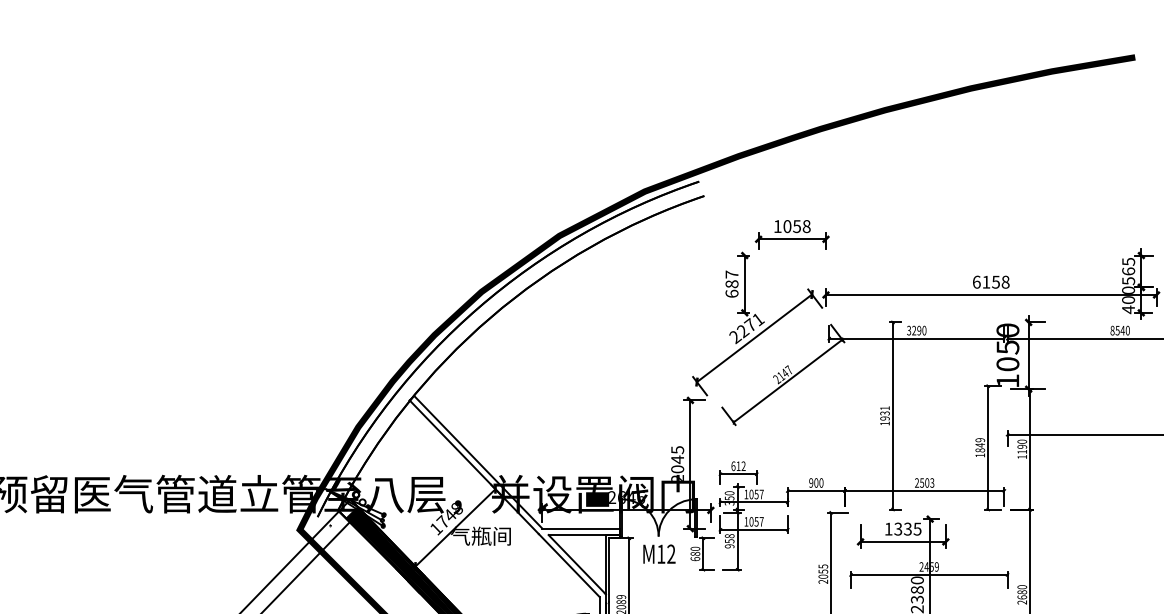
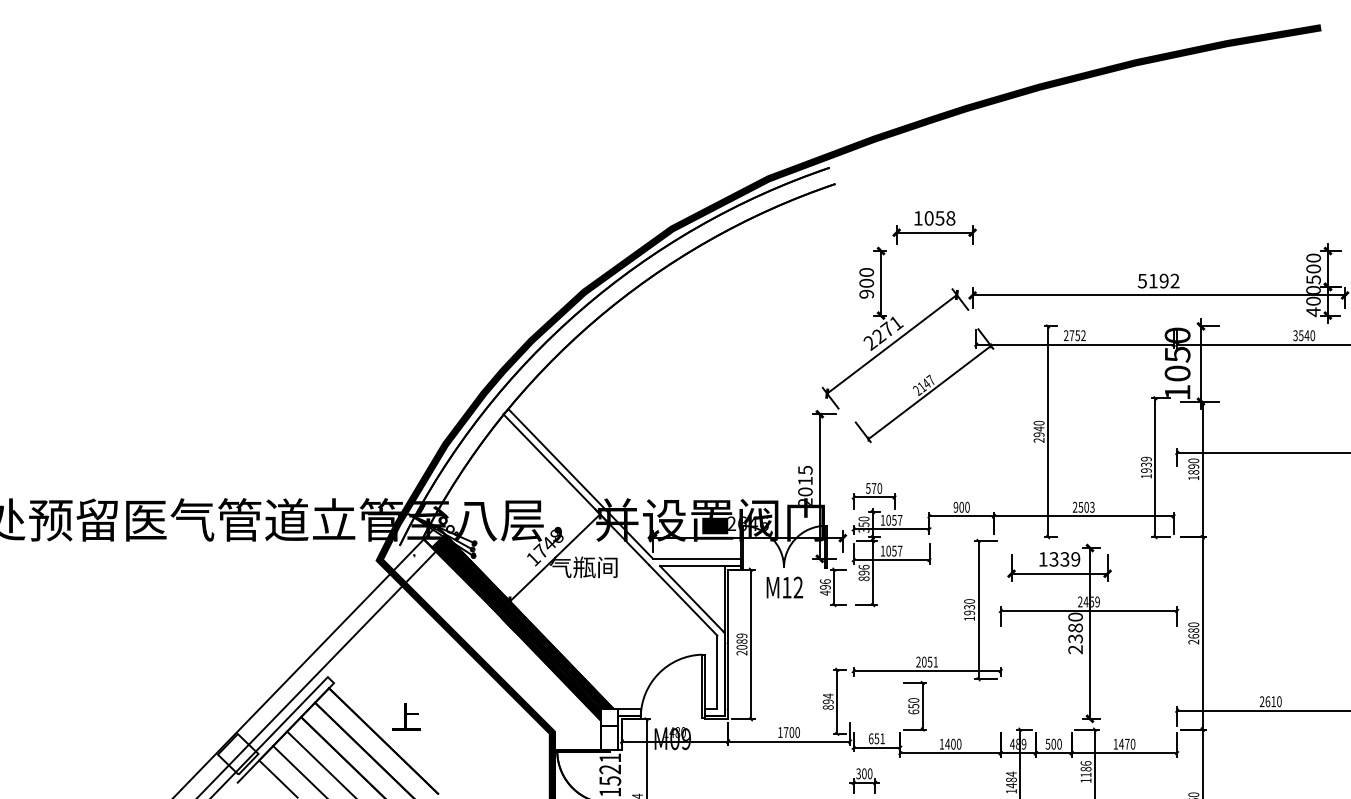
text: (1128, 266) -> (1313, 263), 565 -> 500
text: (990, 281) -> (1158, 280), 6158 -> 5192
text: (731, 284) -> (866, 283), 687 -> 900
text: (916, 330) -> (1074, 335), 3290 -> 2752
text: (1112, 330) -> (1295, 335), 8540 -> 3540
text: (884, 415) -> (1038, 431), 1931 -> 2940
text: (980, 447) -> (1146, 467), 1849 -> 1939
text: (1022, 452) -> (1193, 472), 1190 -> 1890
text: (677, 460) -> (805, 481), 2045 -> 2015
text: (738, 466) -> (874, 488), 612 -> 570
text: (917, 529) -> (1075, 559), 1335 -> 1339
text: (729, 540) -> (863, 572), 958 -> 896
text: (695, 554) -> (825, 587), 680 -> 496
text: (823, 574) -> (969, 610), 2055 -> 1930

